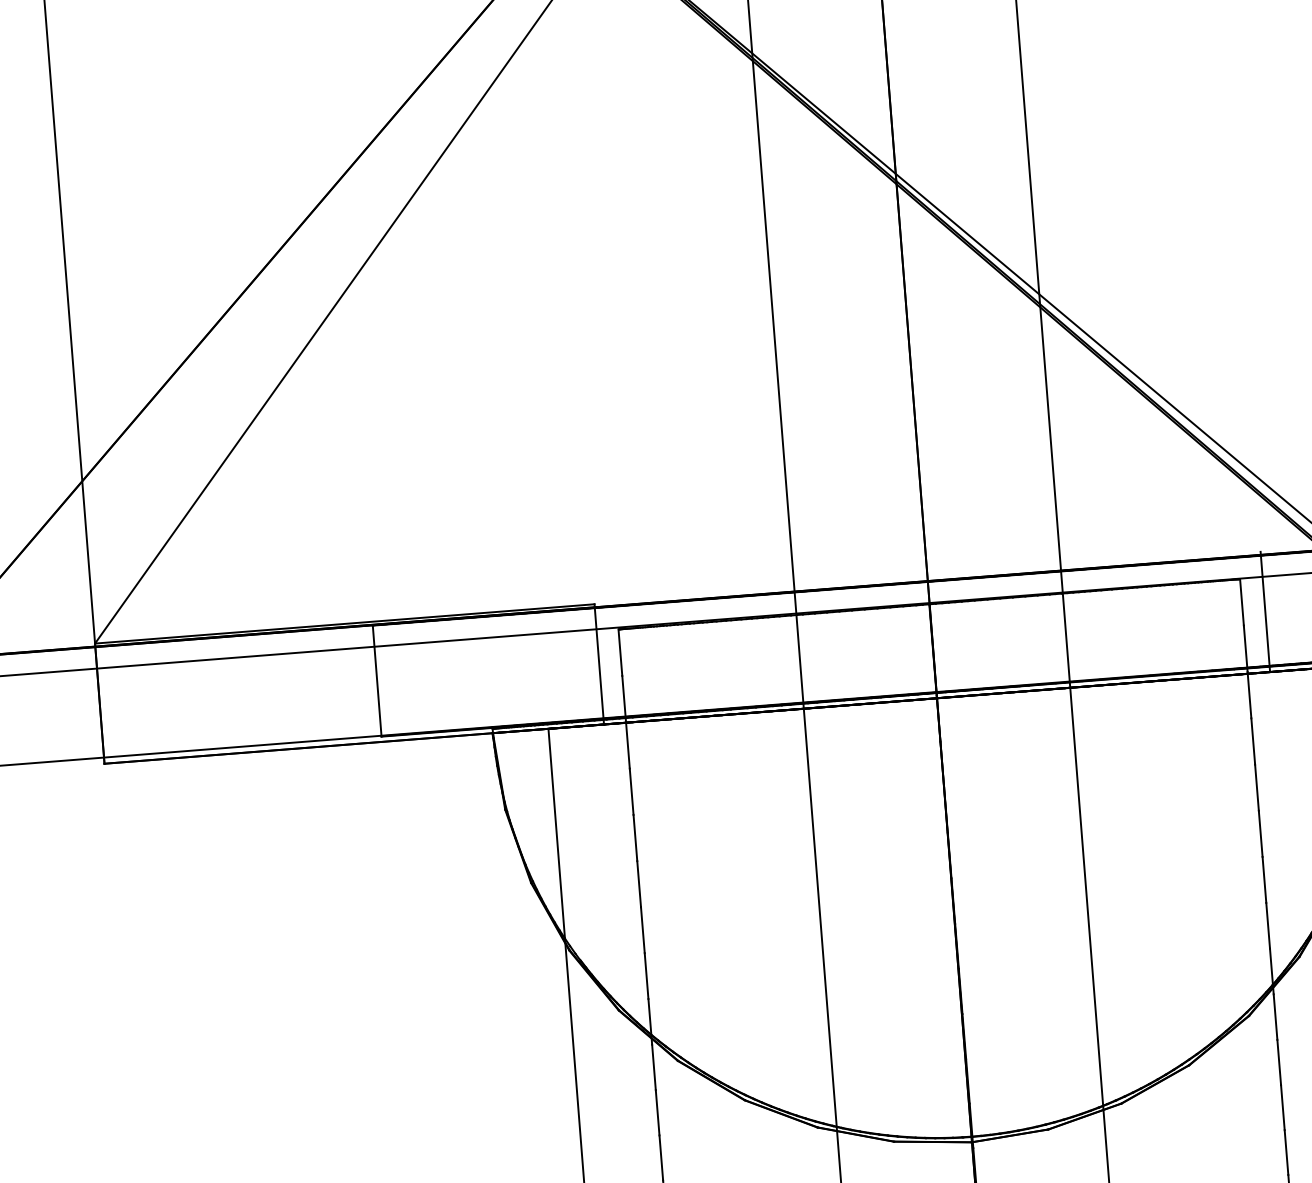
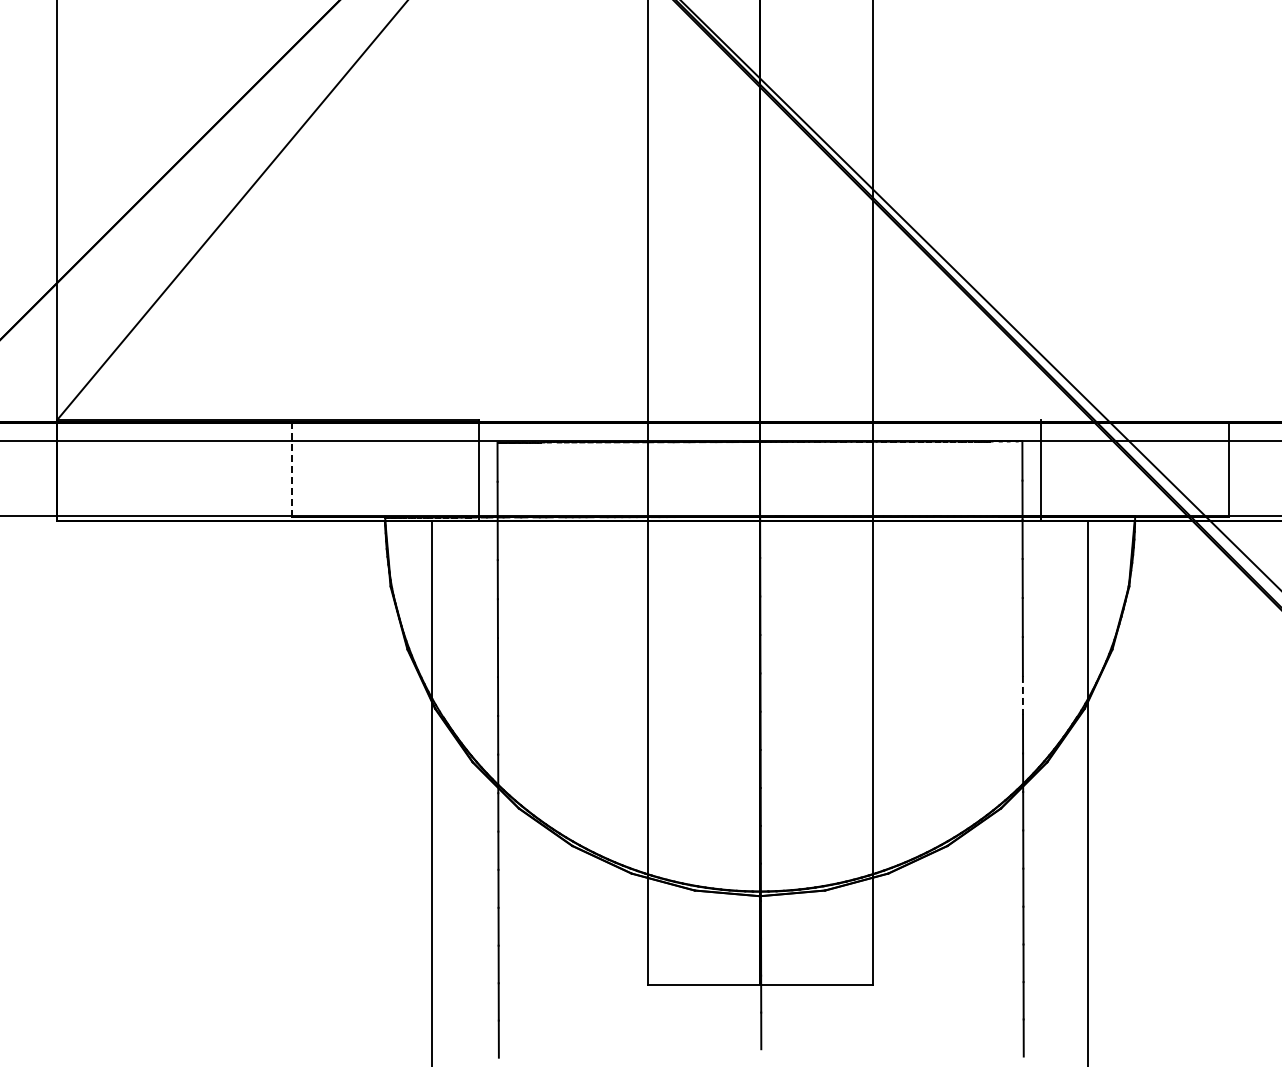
line: (377, 681) -> (291, 470), solid -> dashed
line: (1263, 880) -> (1022, 695), solid -> dashed

